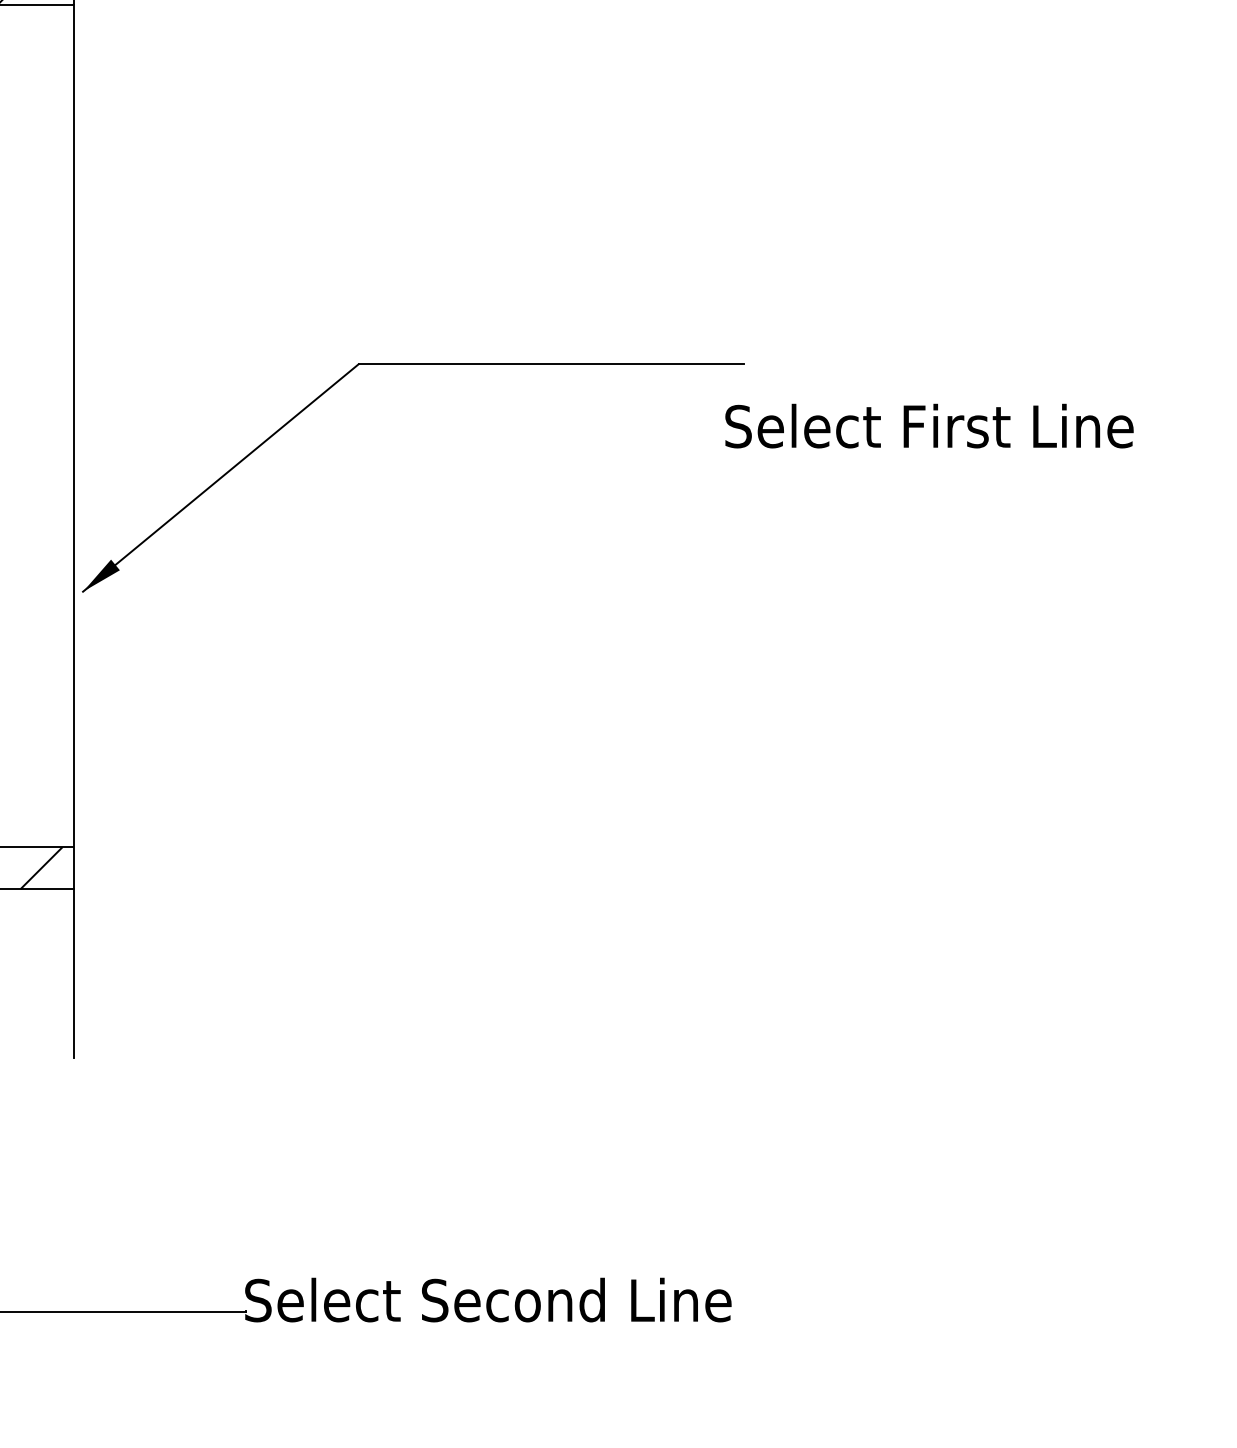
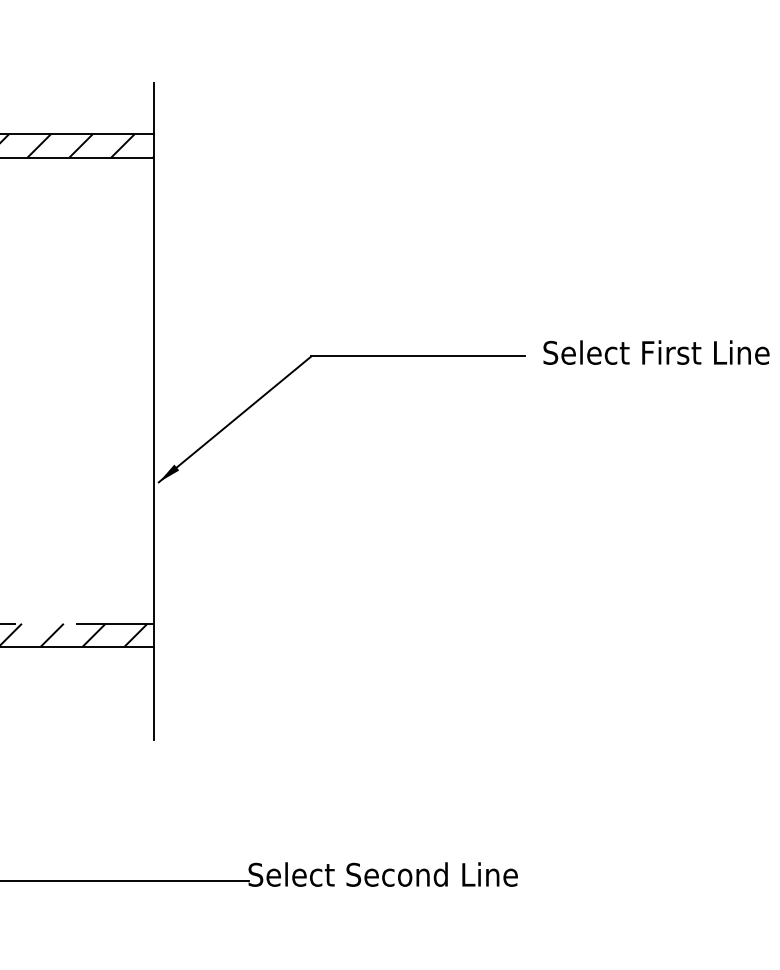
text: (929, 425) -> (656, 352), moved

